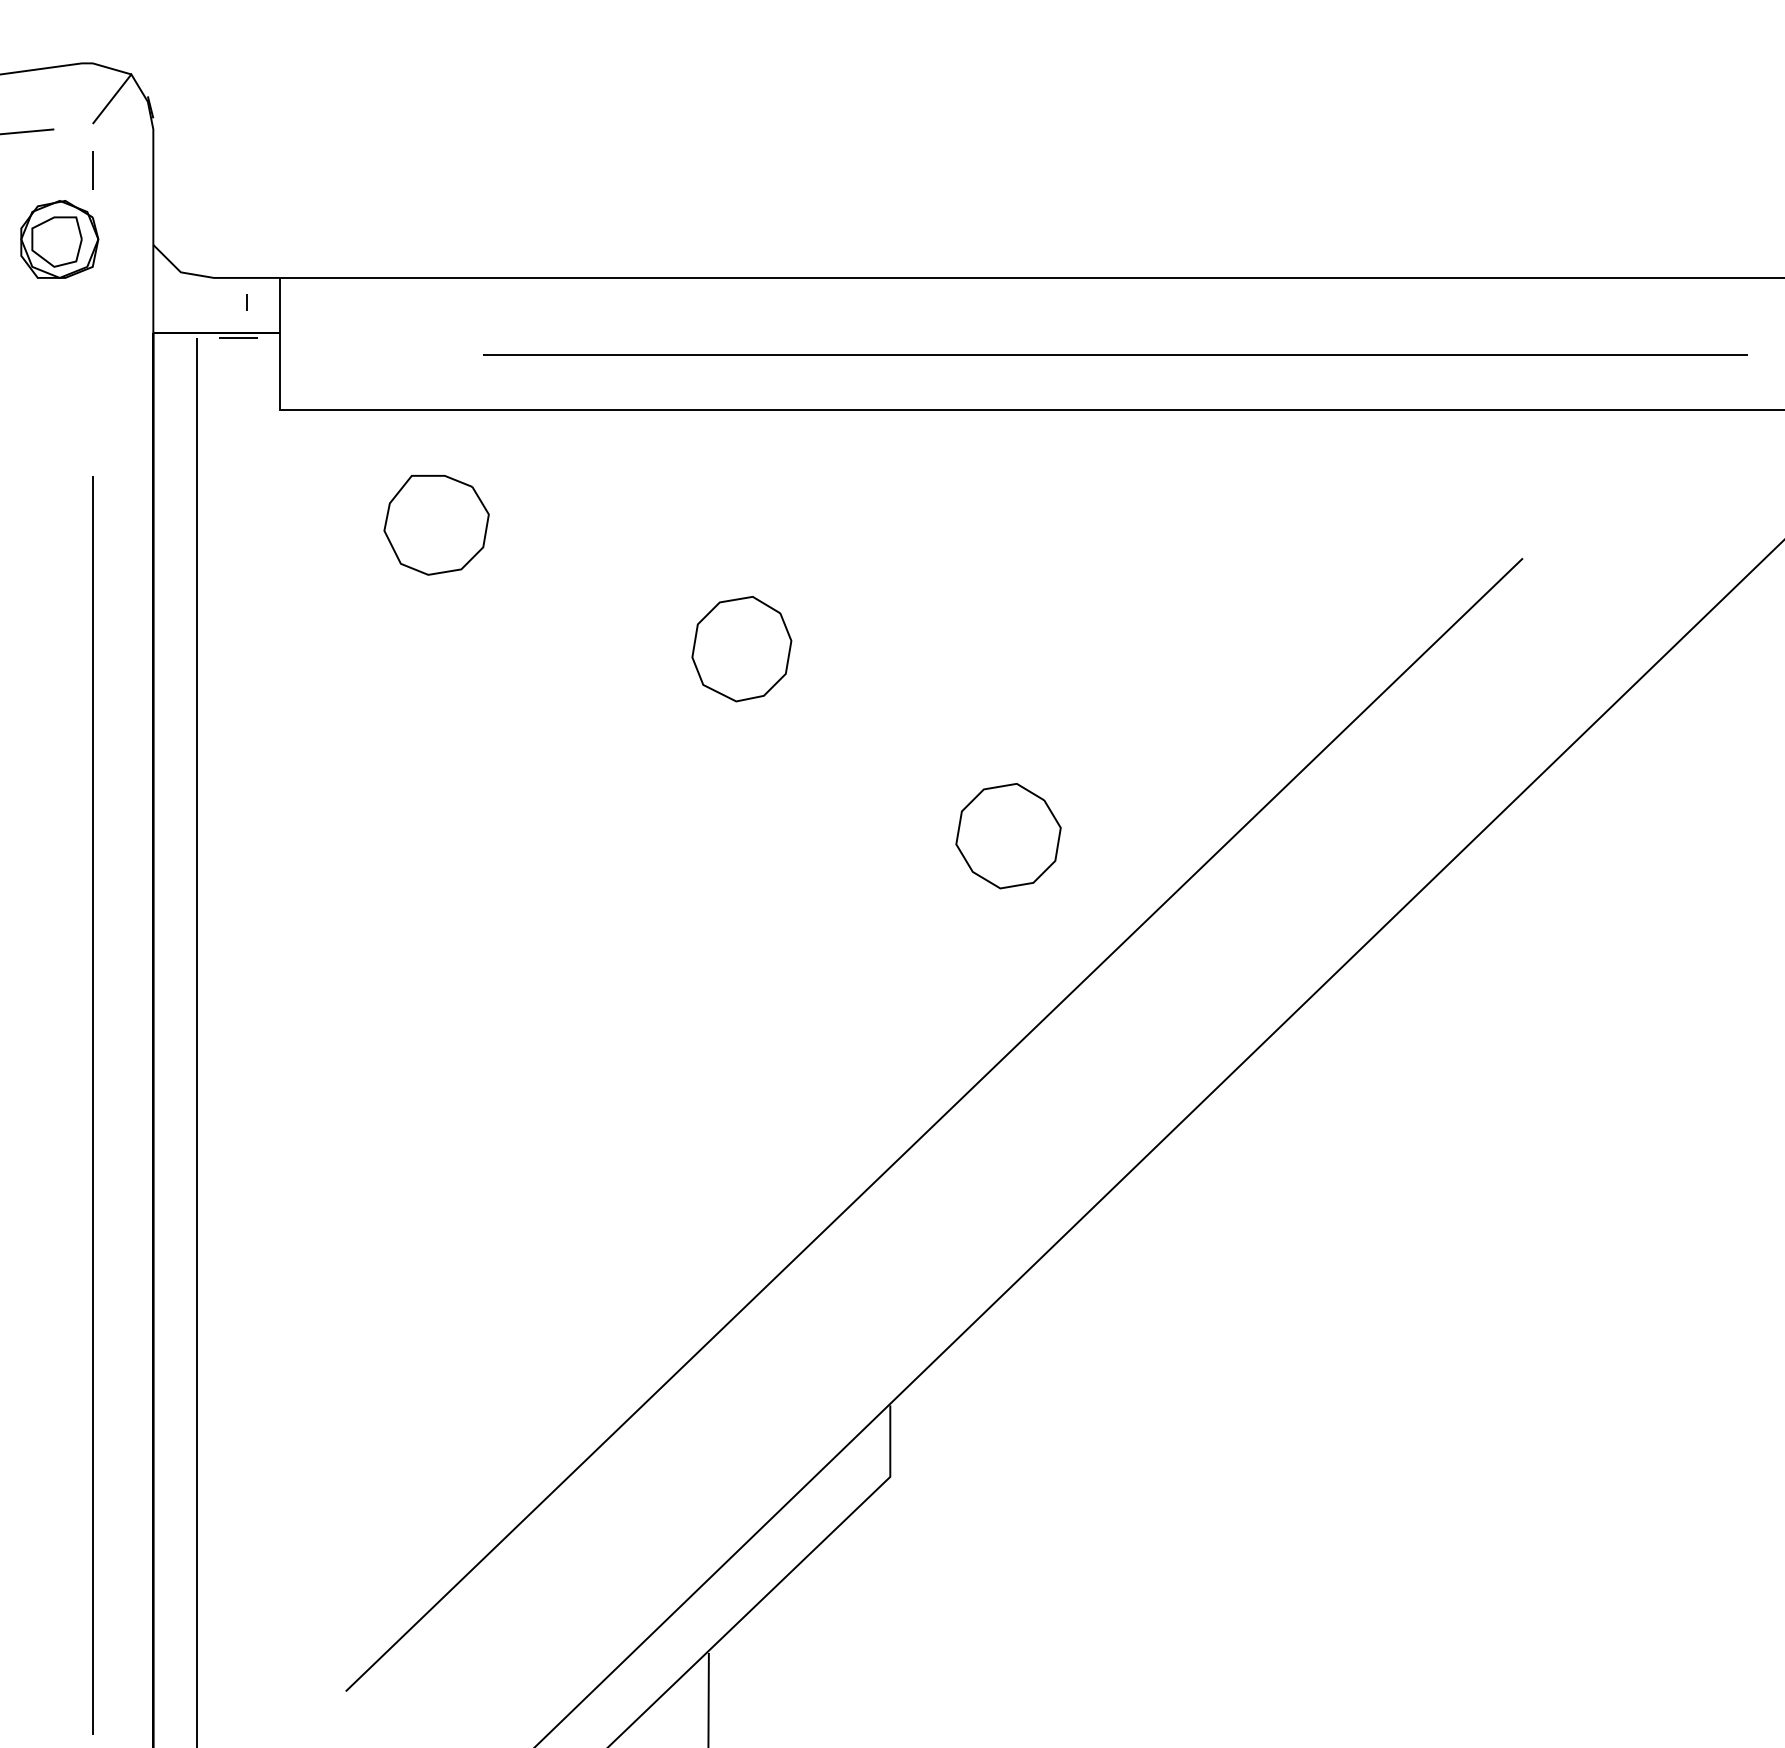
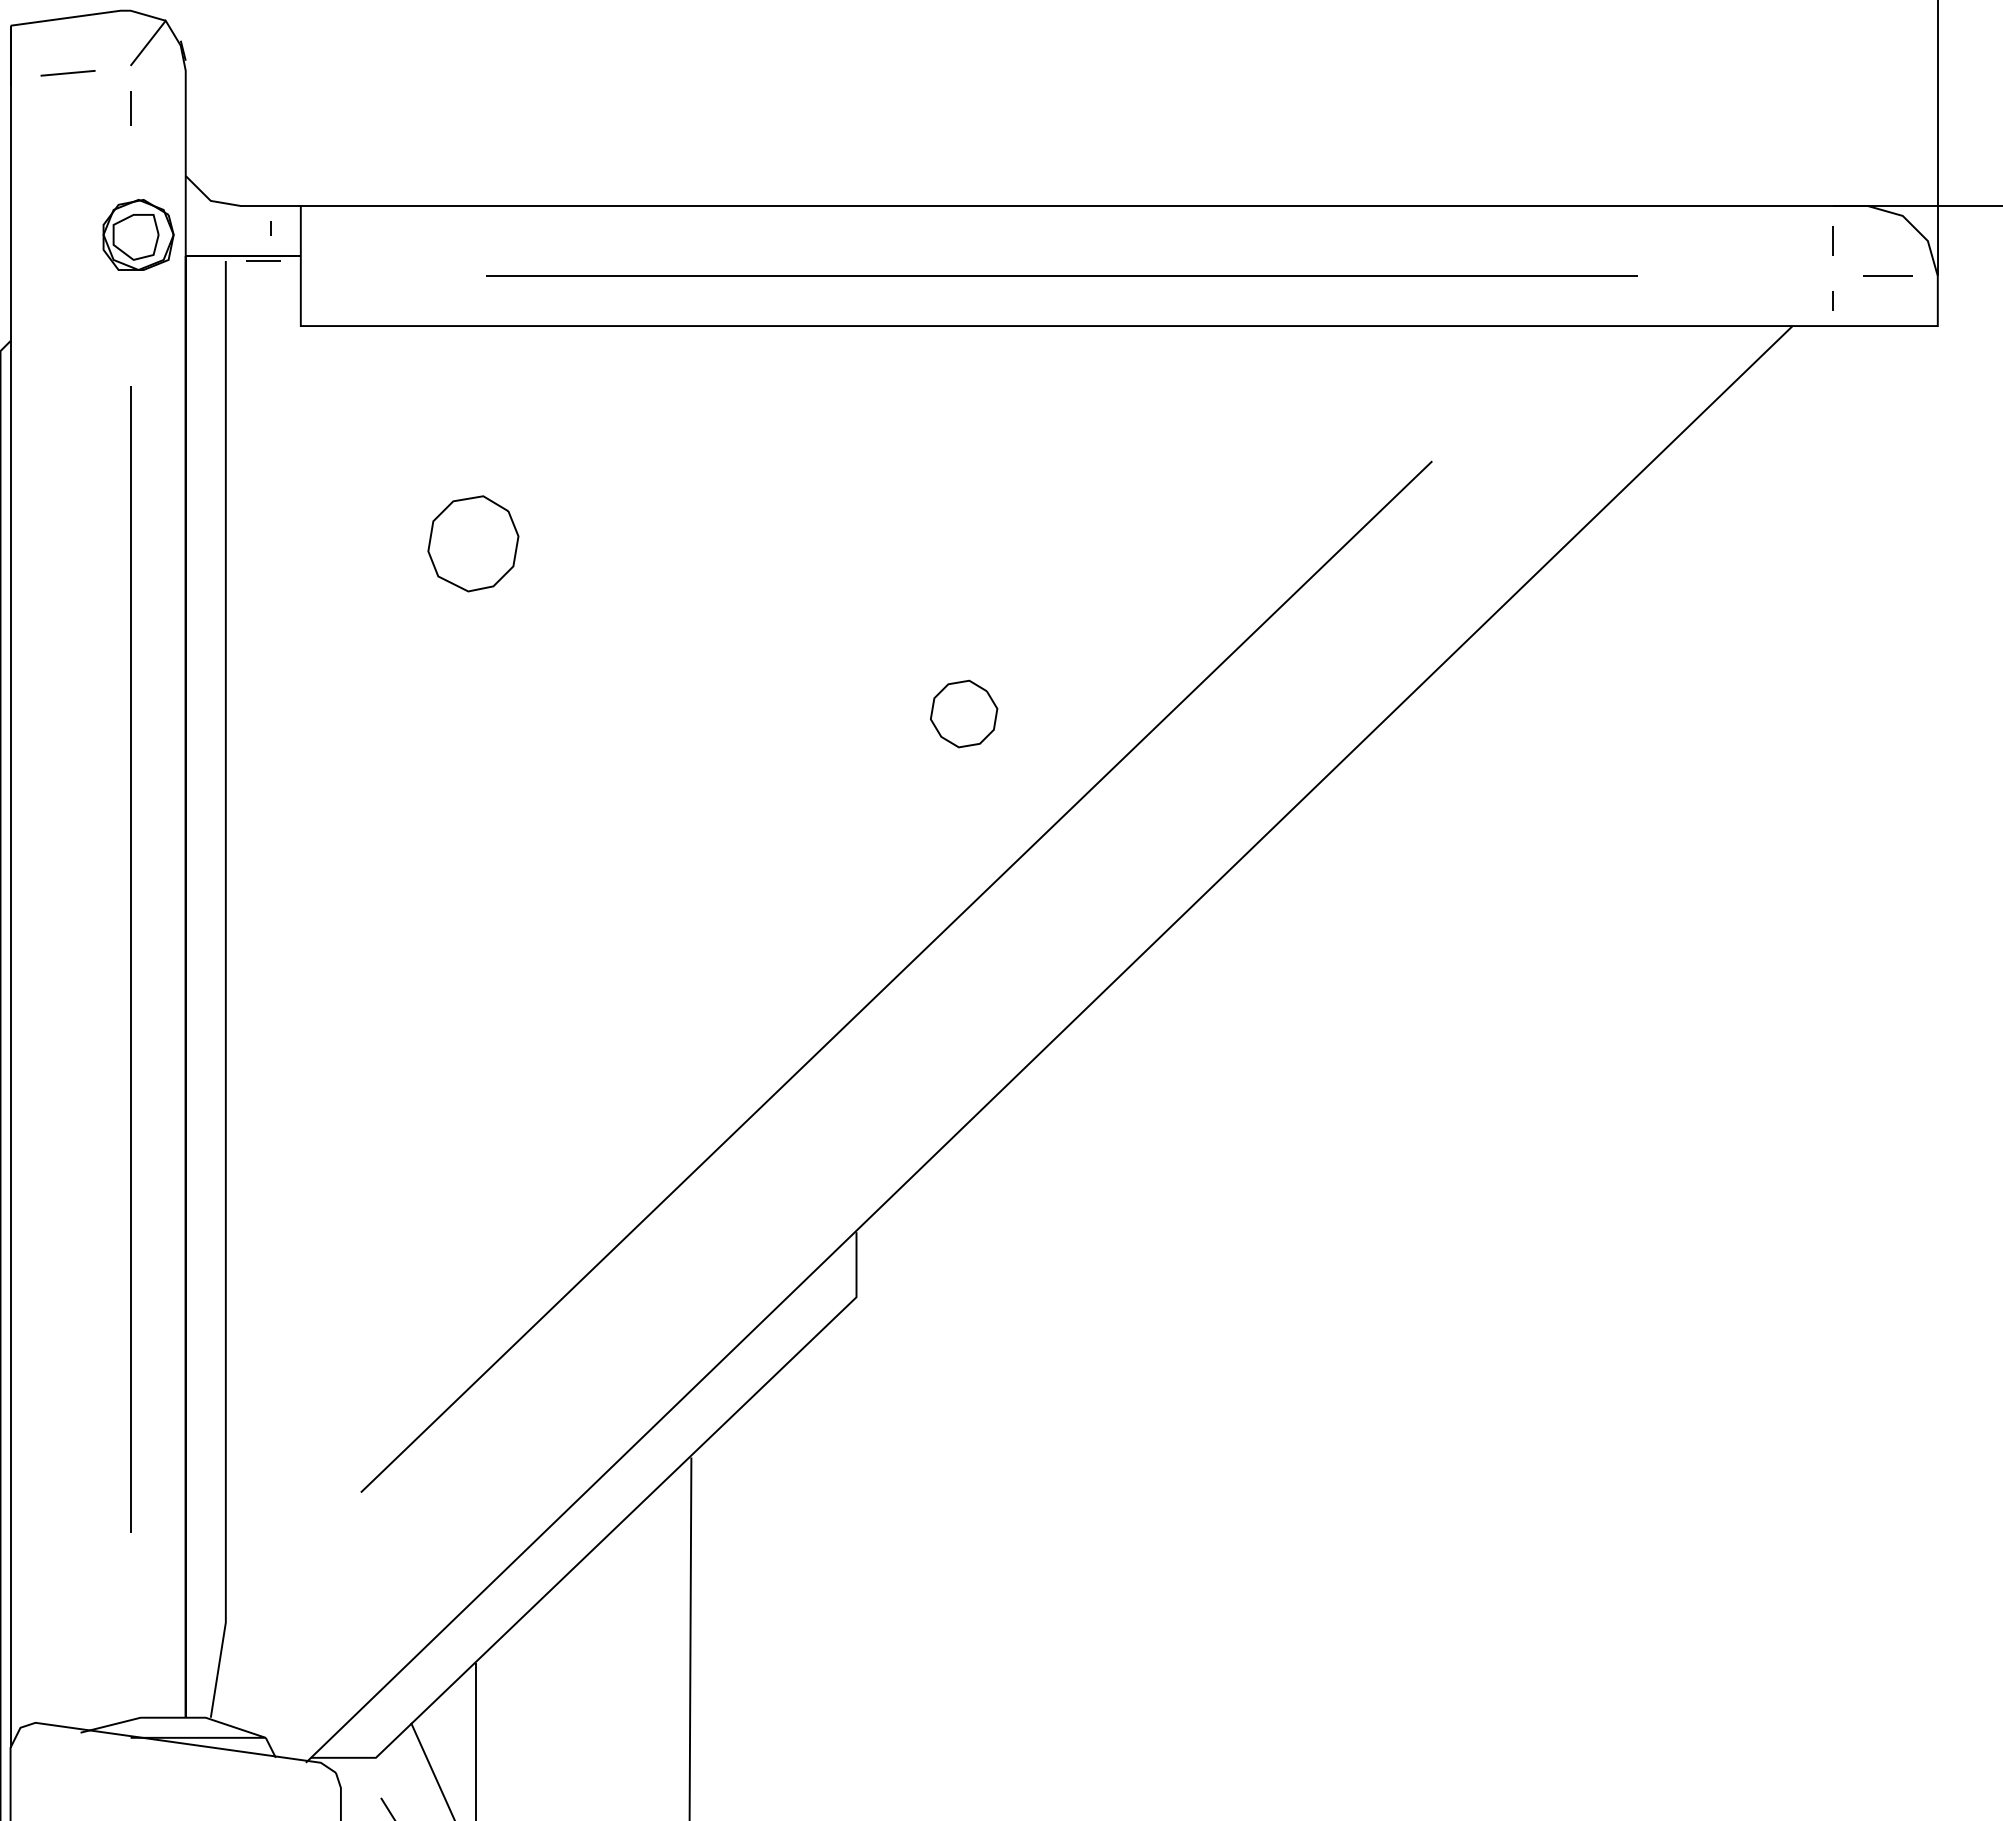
part: (59, 238) -> (138, 234), moved
part: (436, 525) -> (443, 431), removed
part: (741, 648) -> (473, 543), moved
part: (1007, 835) -> (963, 713), size x0.7

